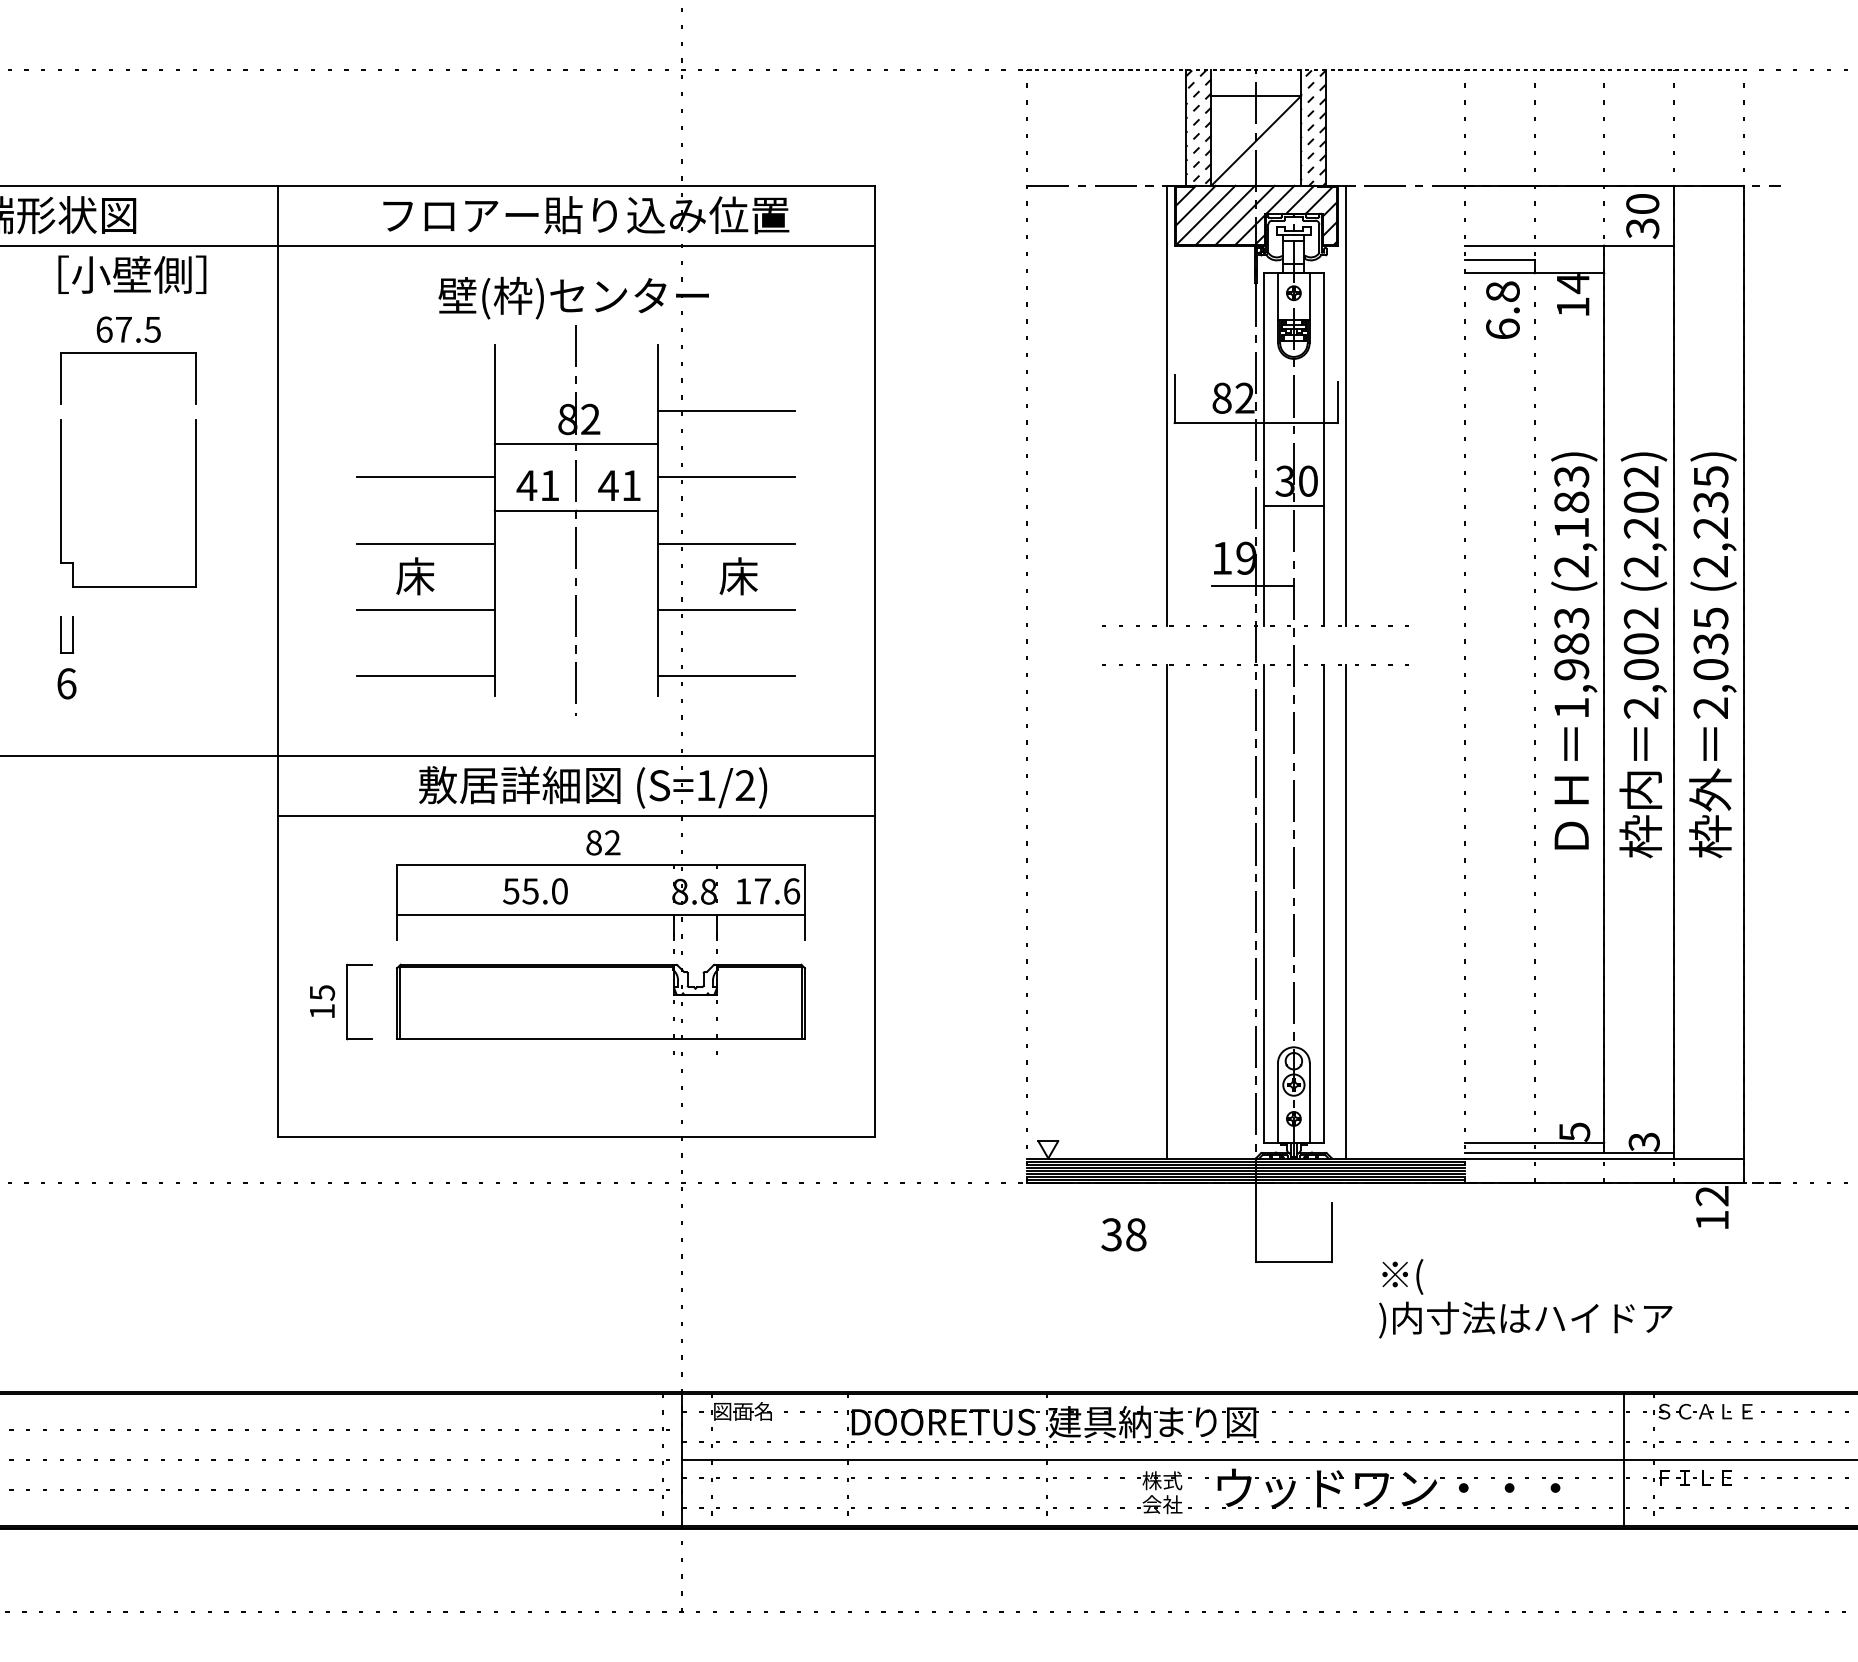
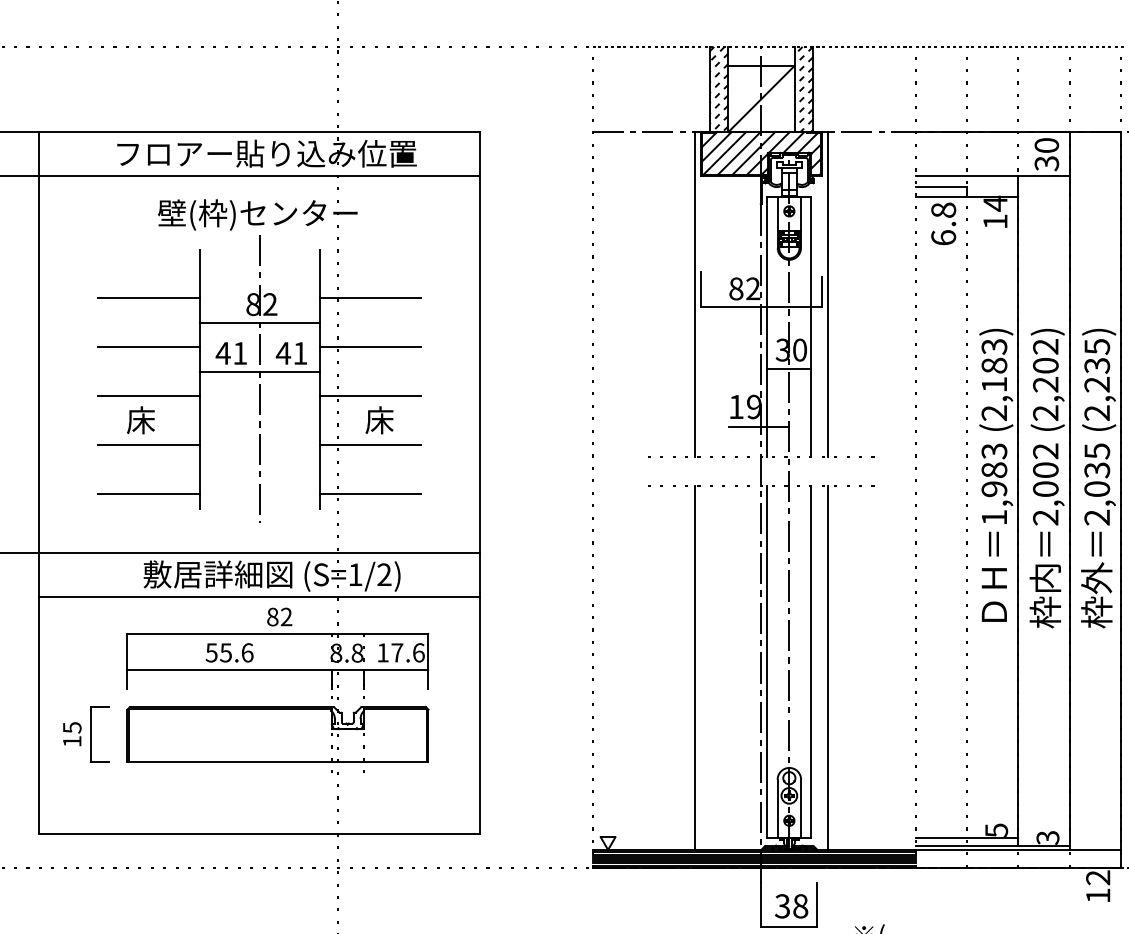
line: (425, 411) -> (148, 298), added
text: (560, 891) -> (248, 652), 55.0 -> 55.6
text: (1123, 1234) -> (791, 906), moved

